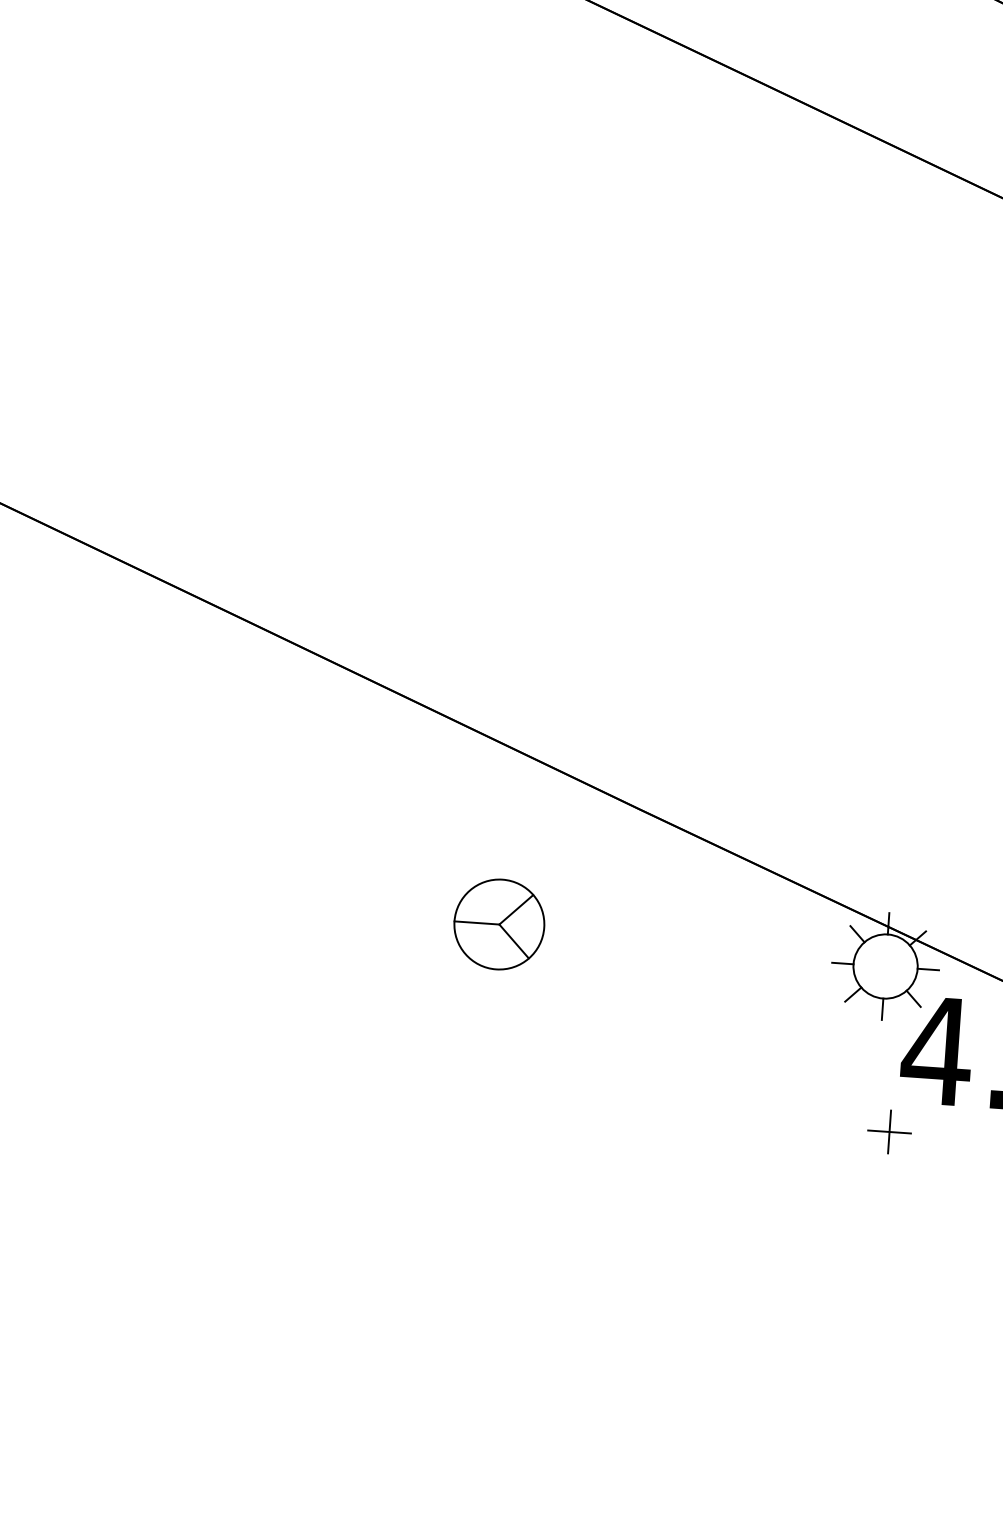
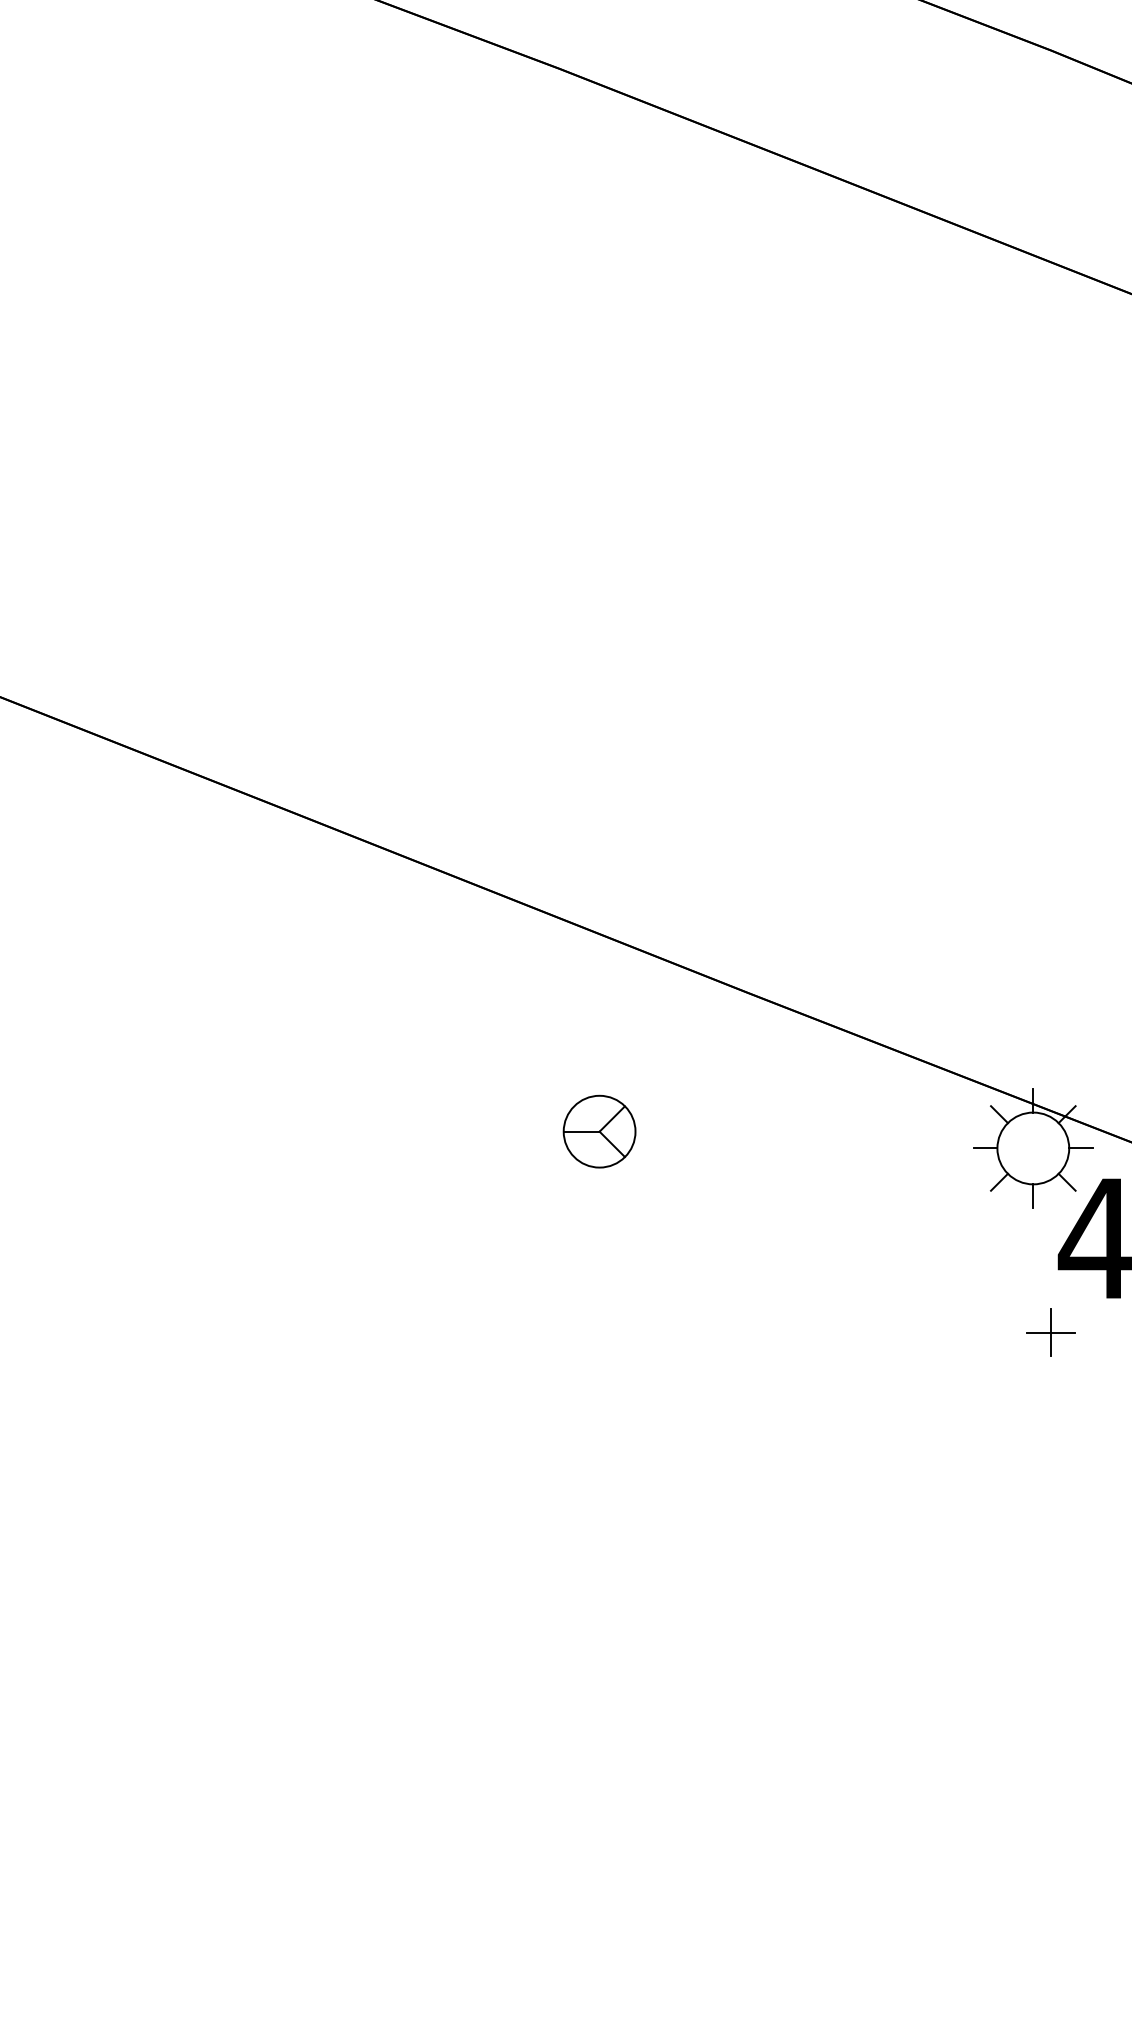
part: (499, 924) -> (599, 1131), size x0.71

